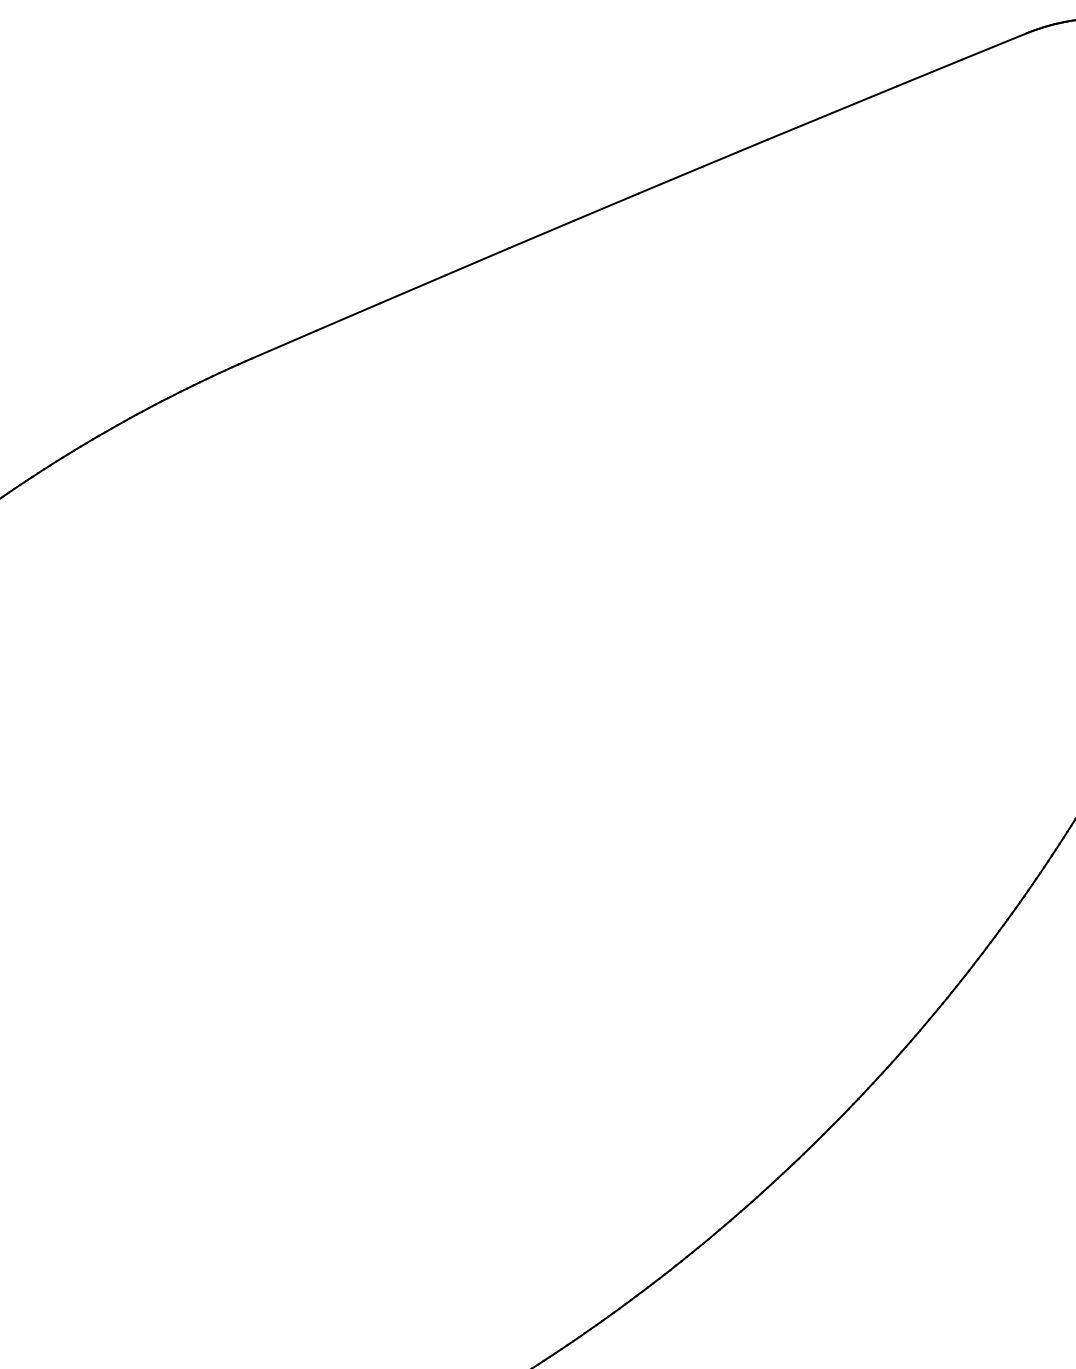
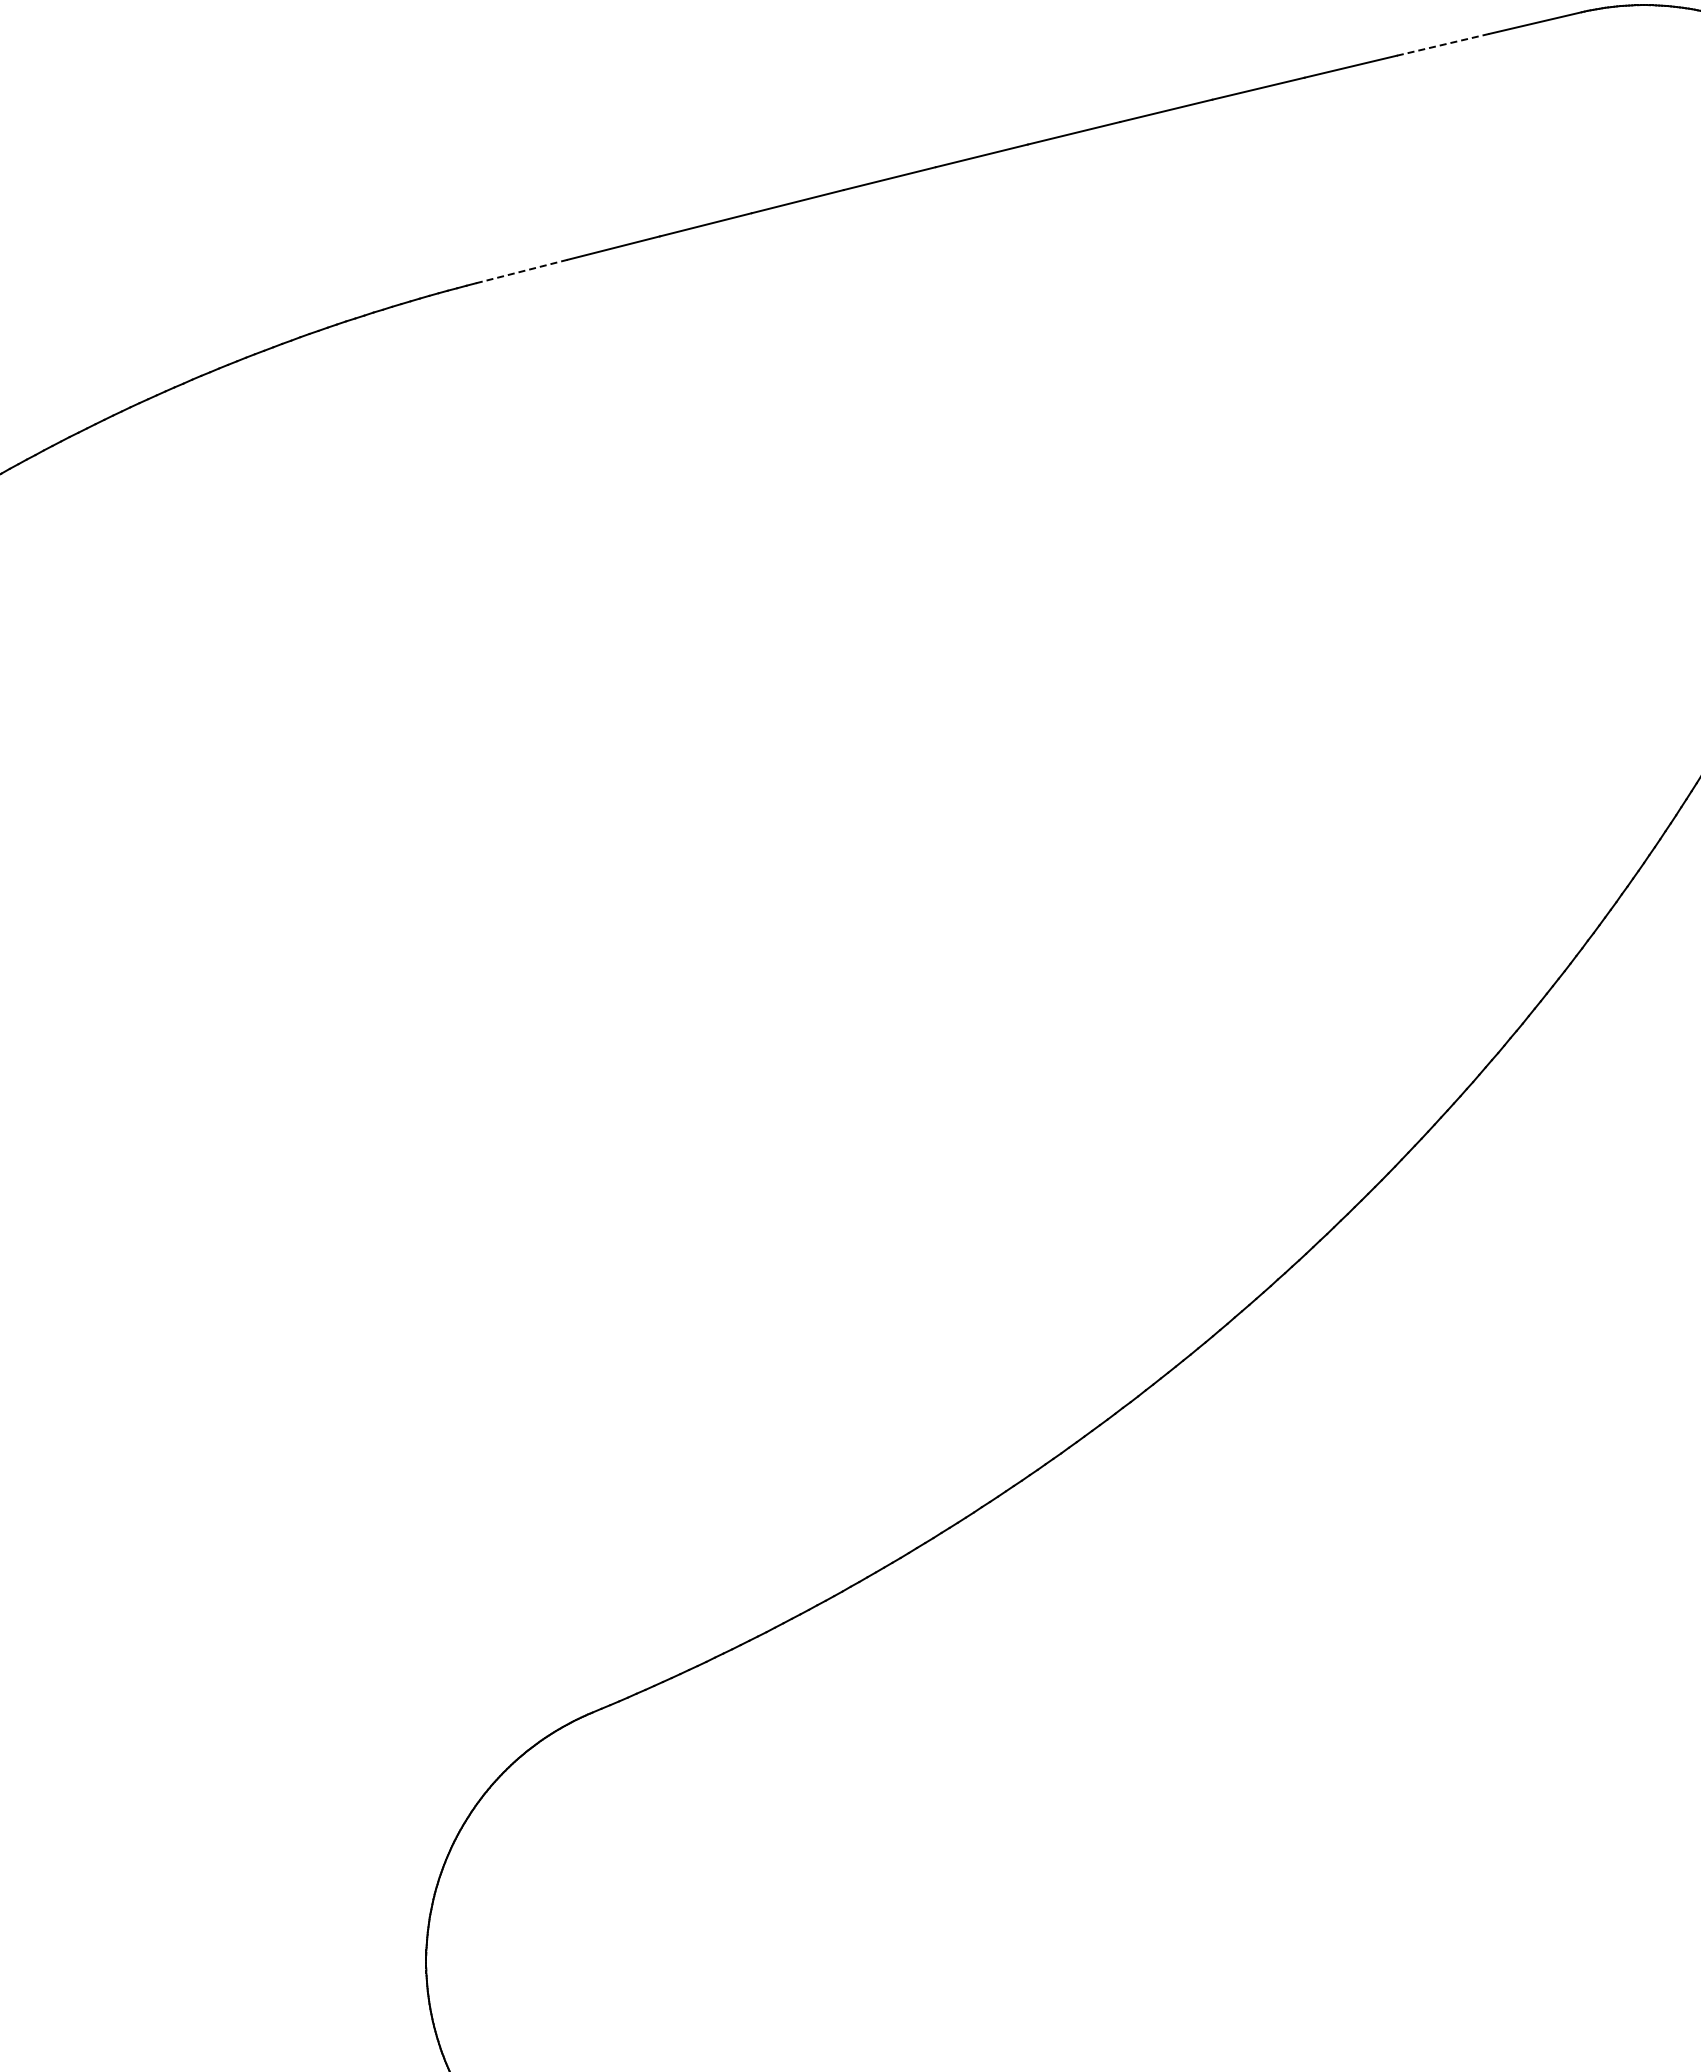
line: (929, 72) -> (1443, 44), solid -> dashed
line: (284, 344) -> (522, 271), solid -> dashed

